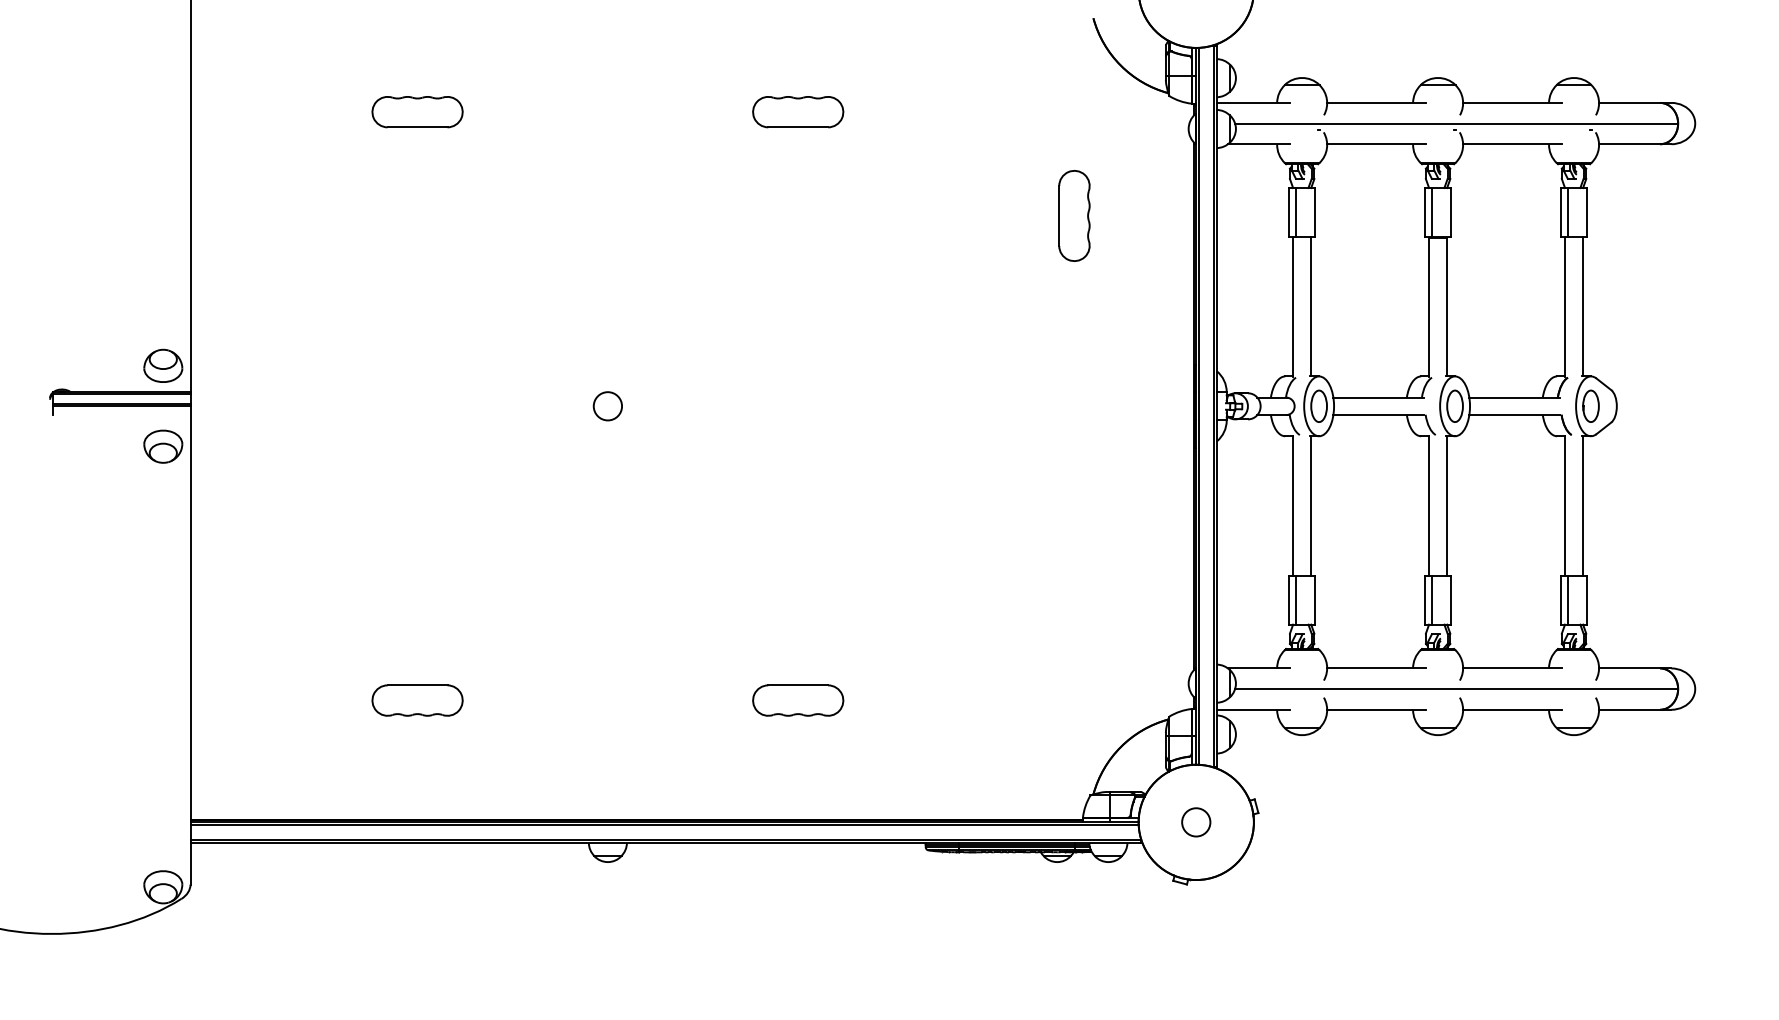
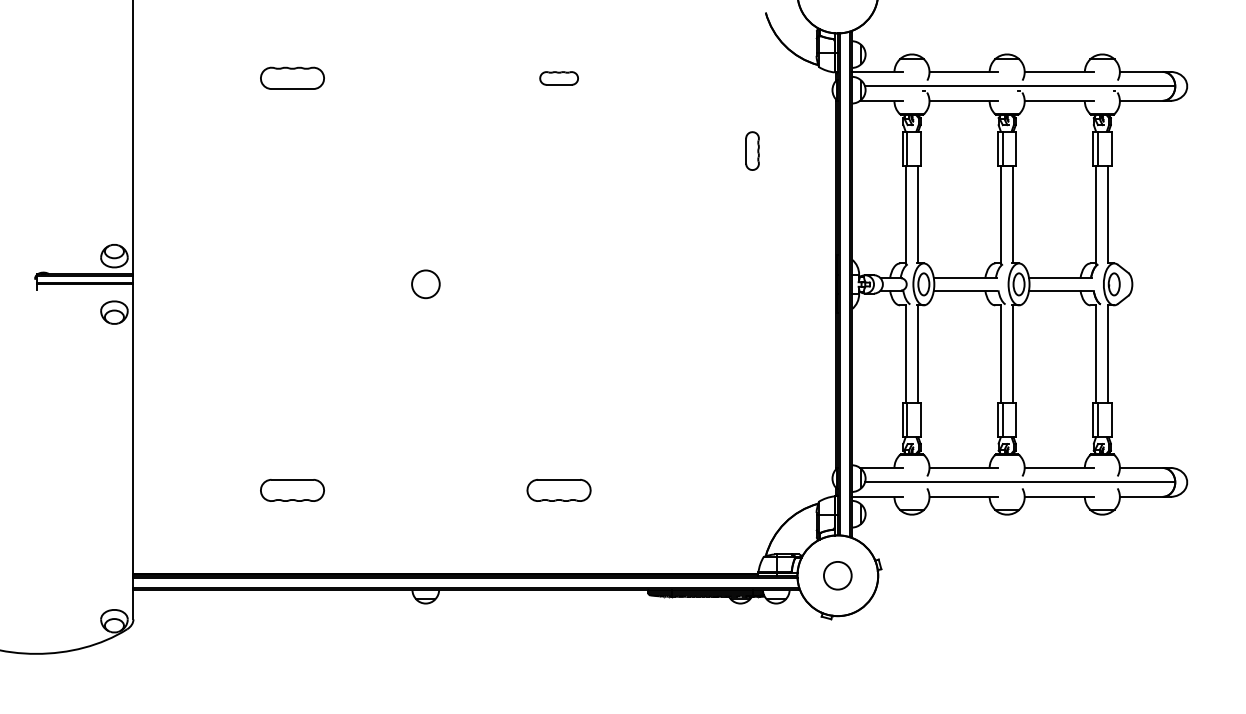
part: (798, 112) -> (559, 78), size x0.6
part: (1074, 215) -> (752, 150), size x0.6
circle: (607, 406) -> (425, 284), size x1.4
circle: (1196, 822) -> (837, 575), size x1.4

